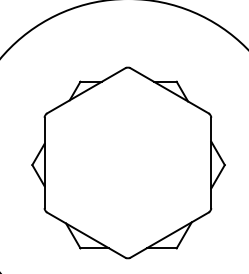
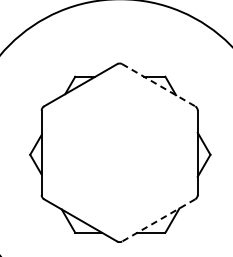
line: (170, 91) -> (159, 85), solid -> dashed
line: (169, 235) -> (158, 220), solid -> dashed

